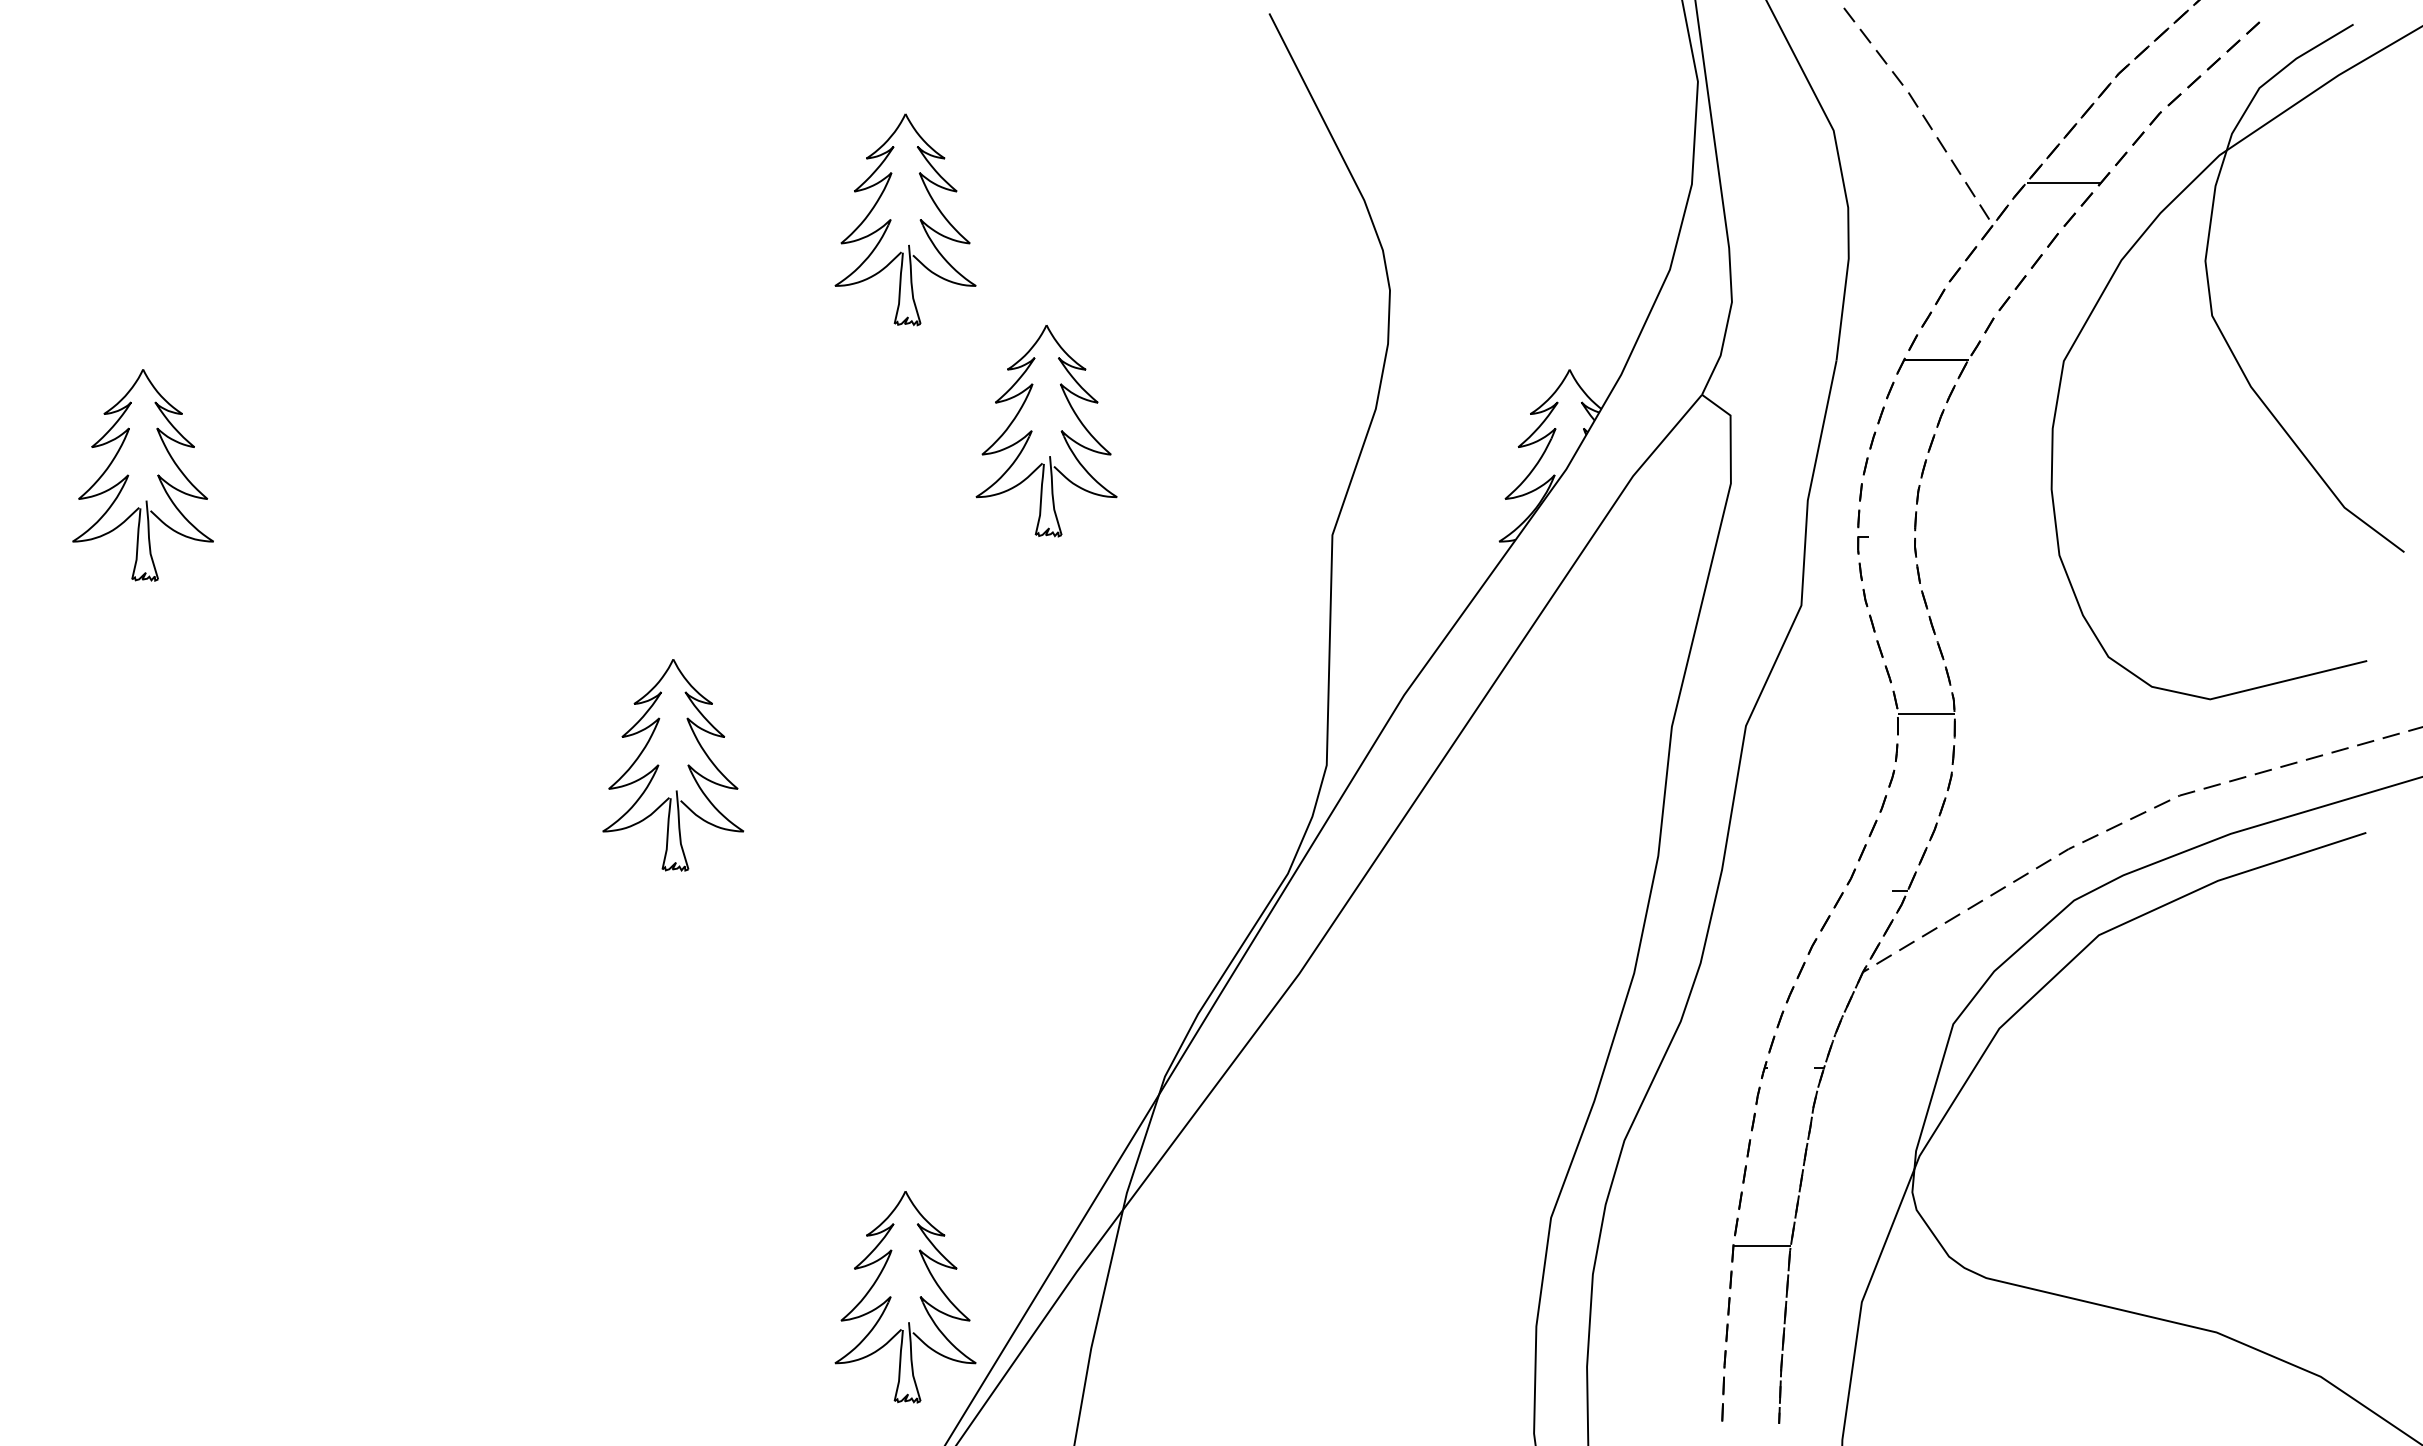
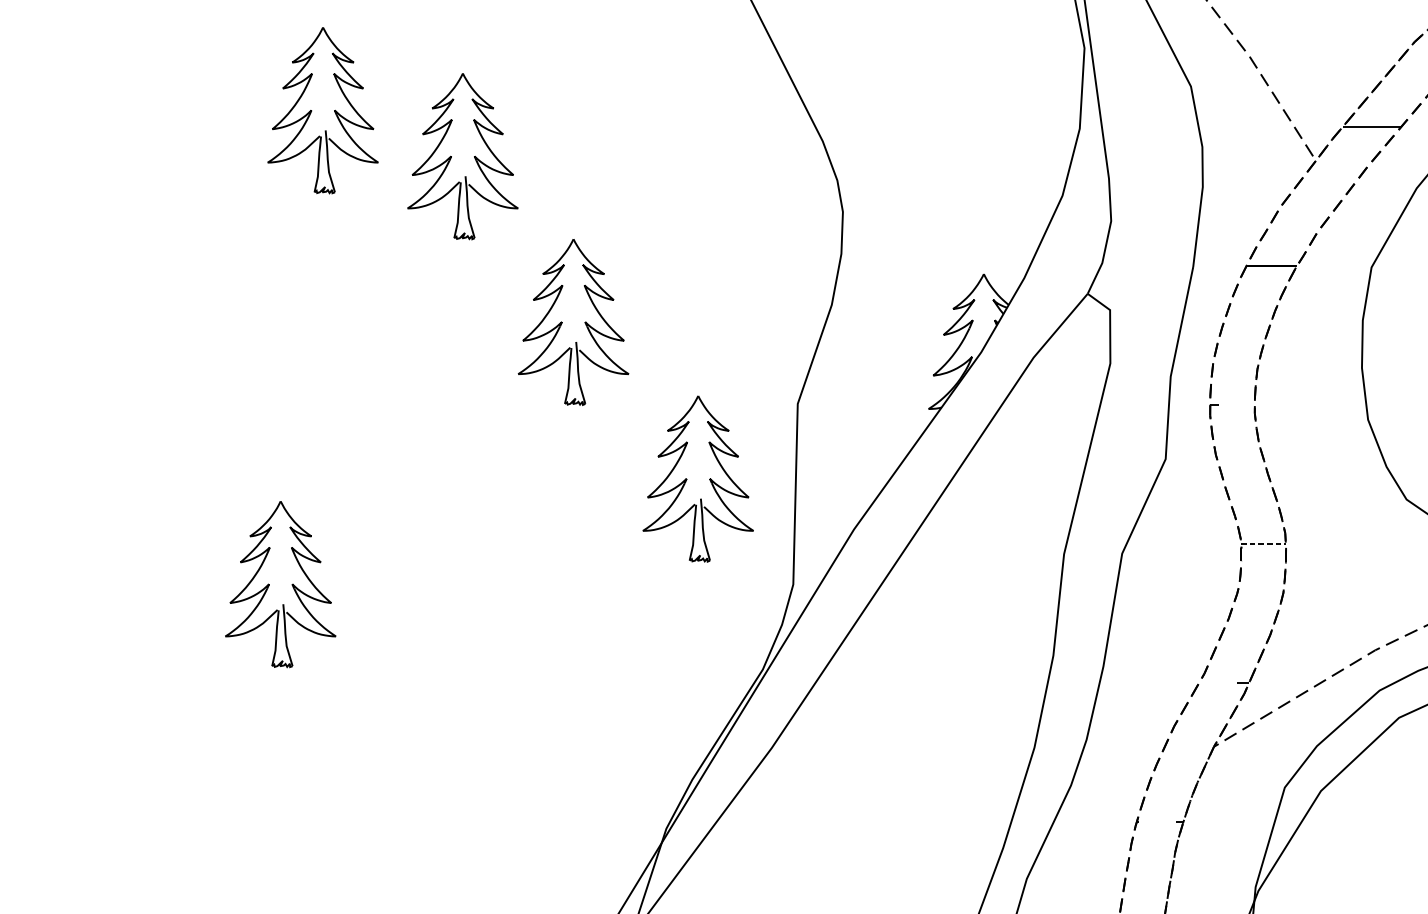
part: (713, 161) -> (312, 110), added
part: (1191, 630) -> (687, 478), added
line: (1926, 714) -> (1263, 544), solid -> dashed

